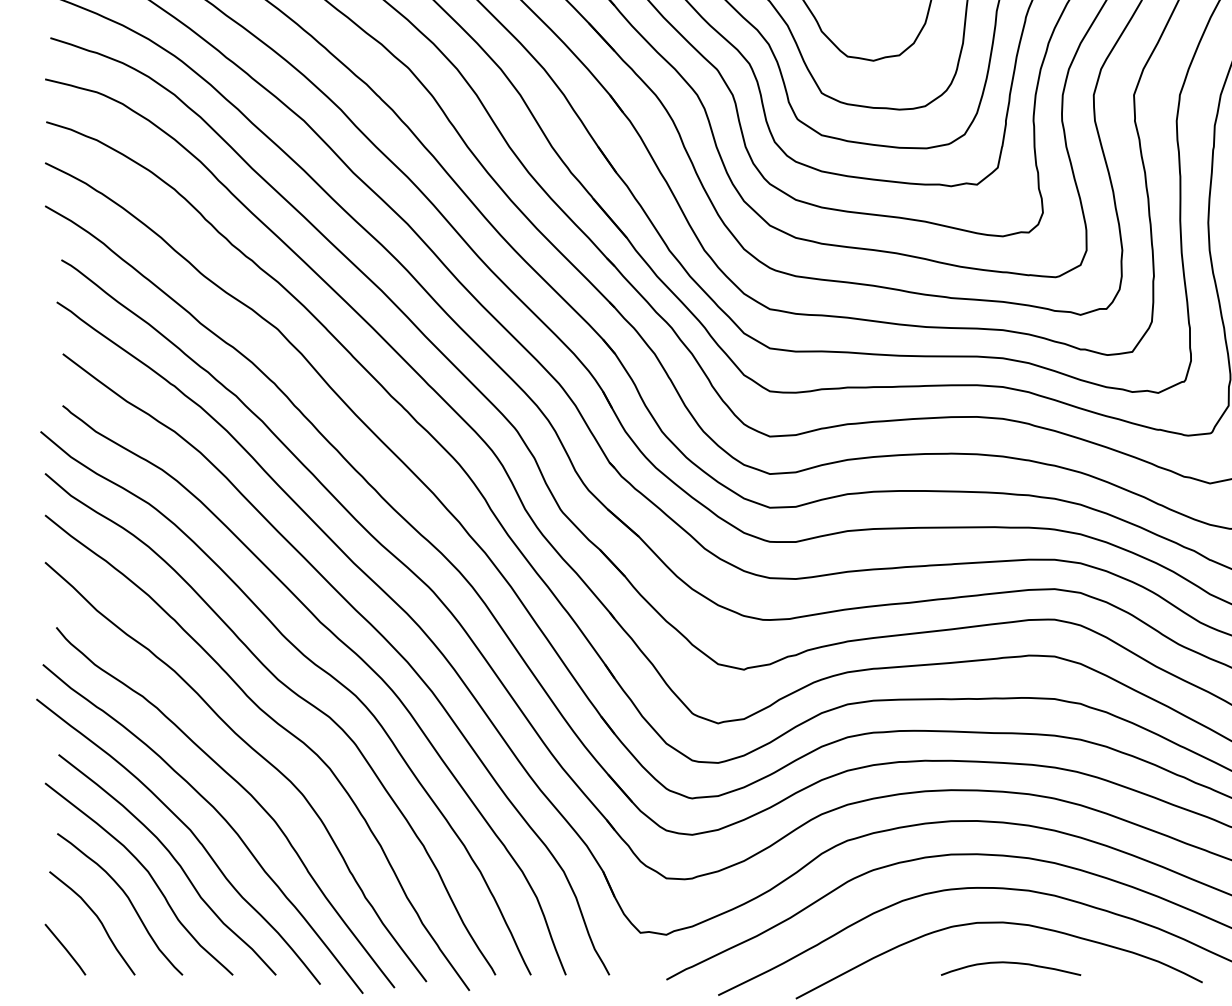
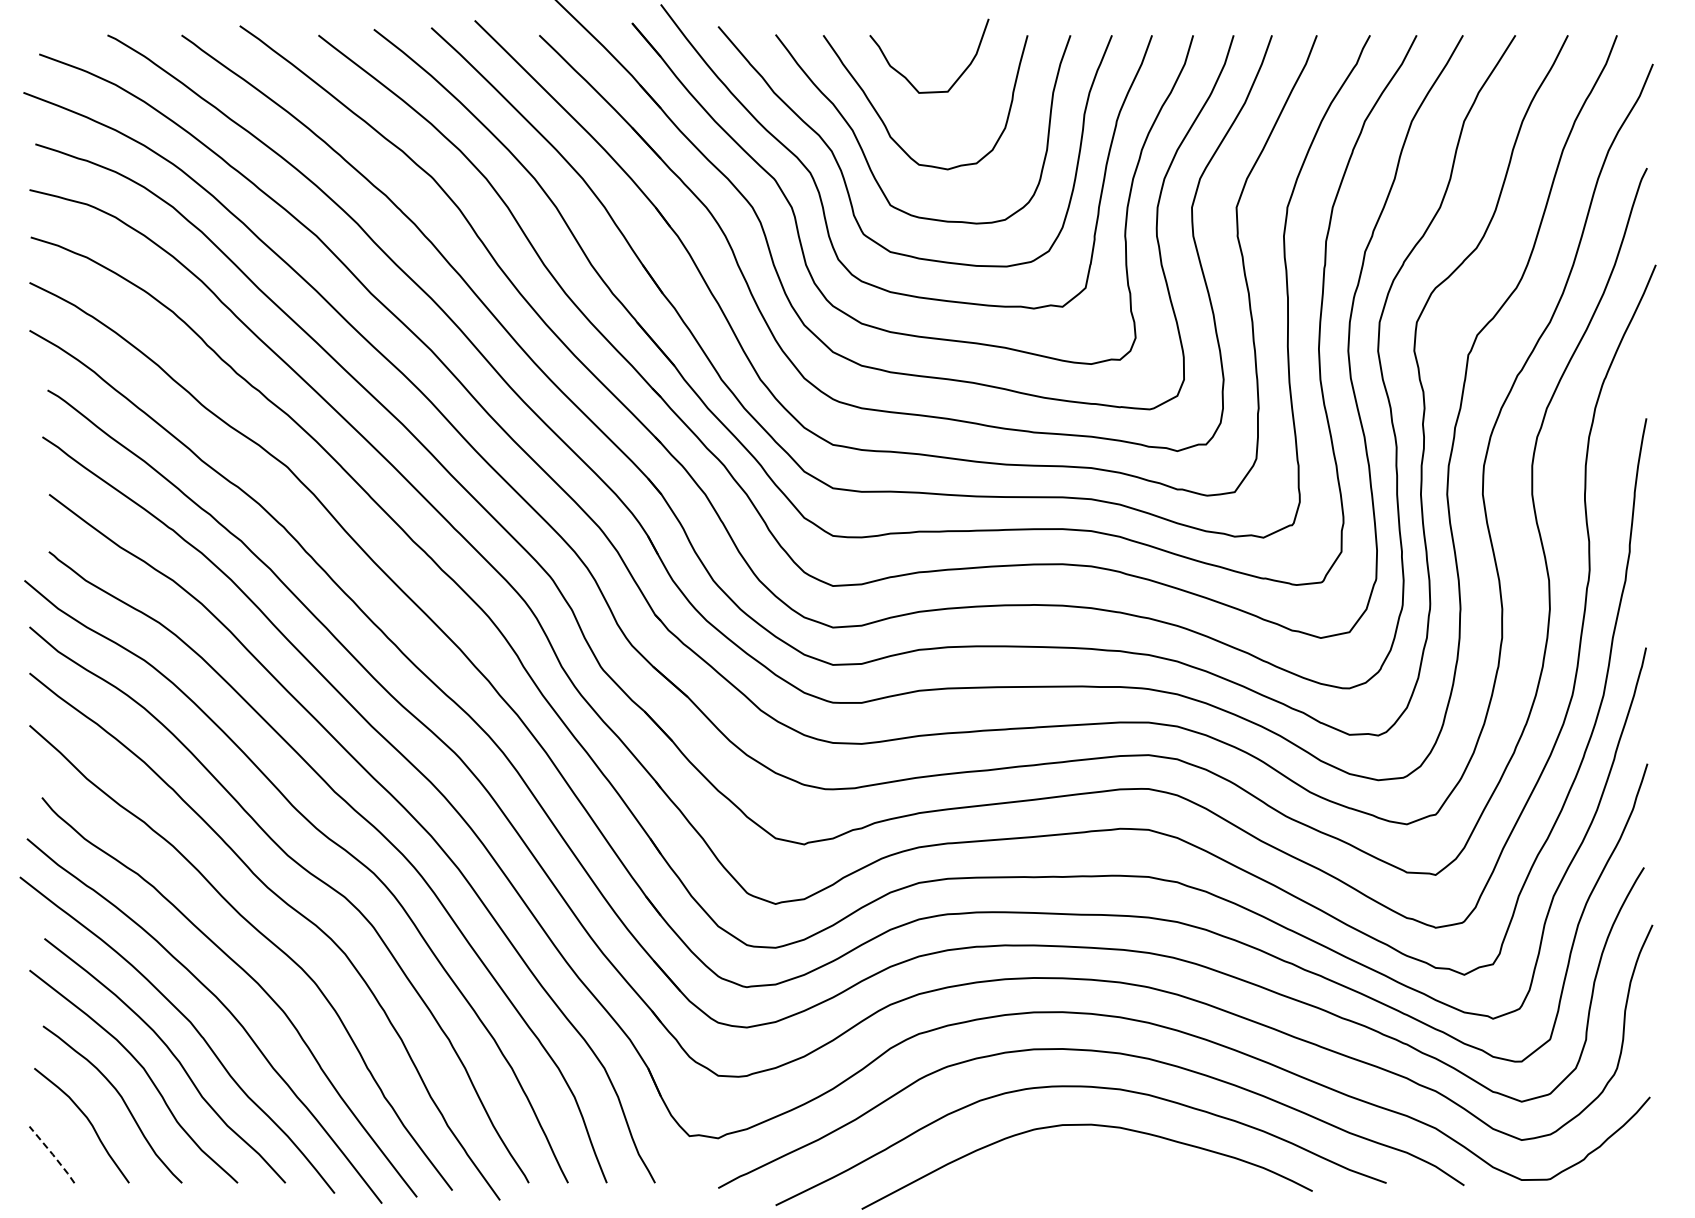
line: (65, 949) -> (52, 1154), solid -> dashed
curve: (1010, 963) -> (1099, 1170), removed

